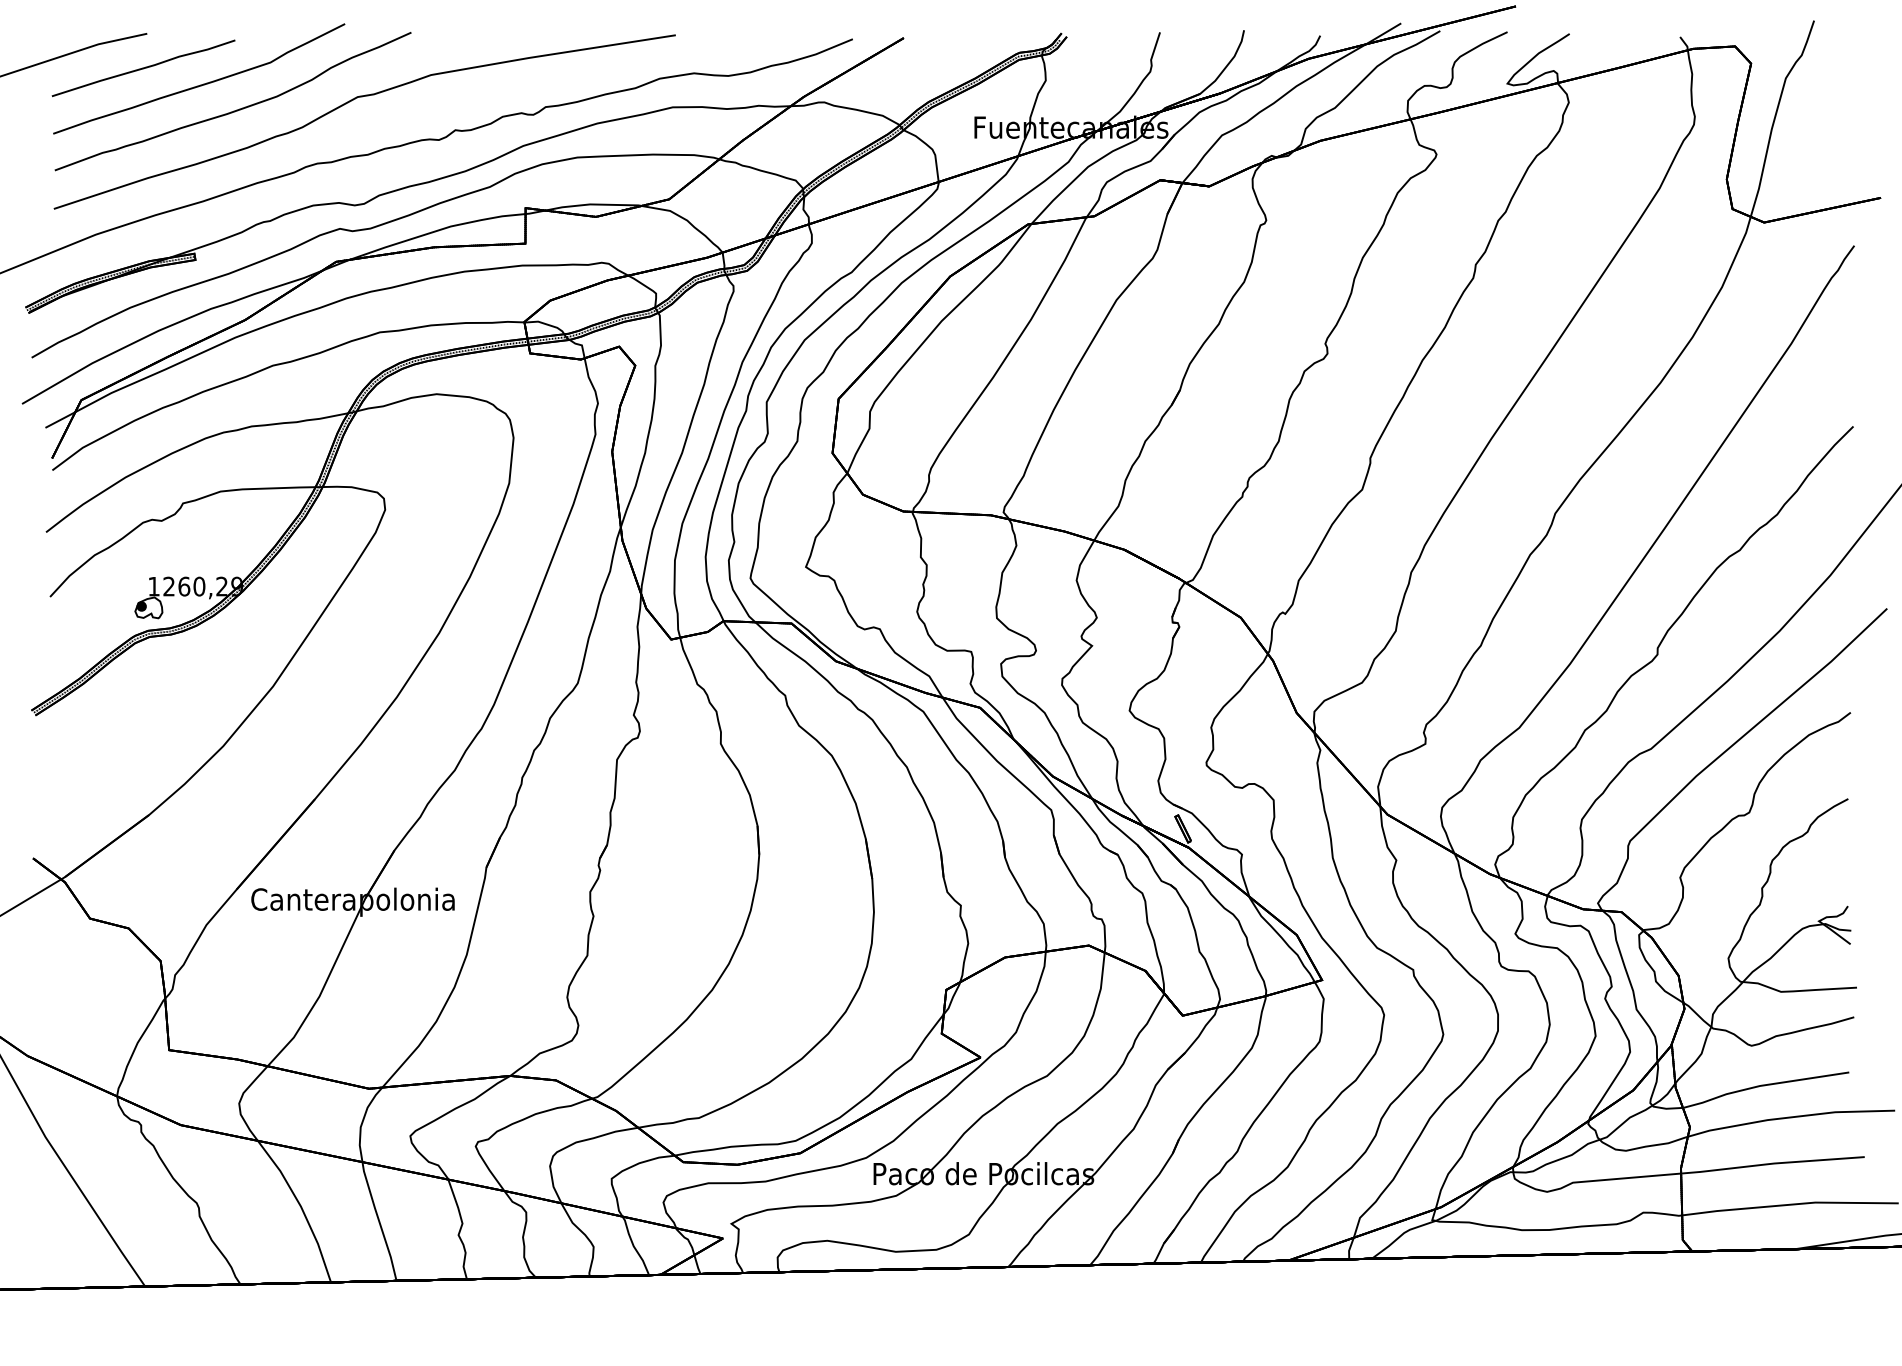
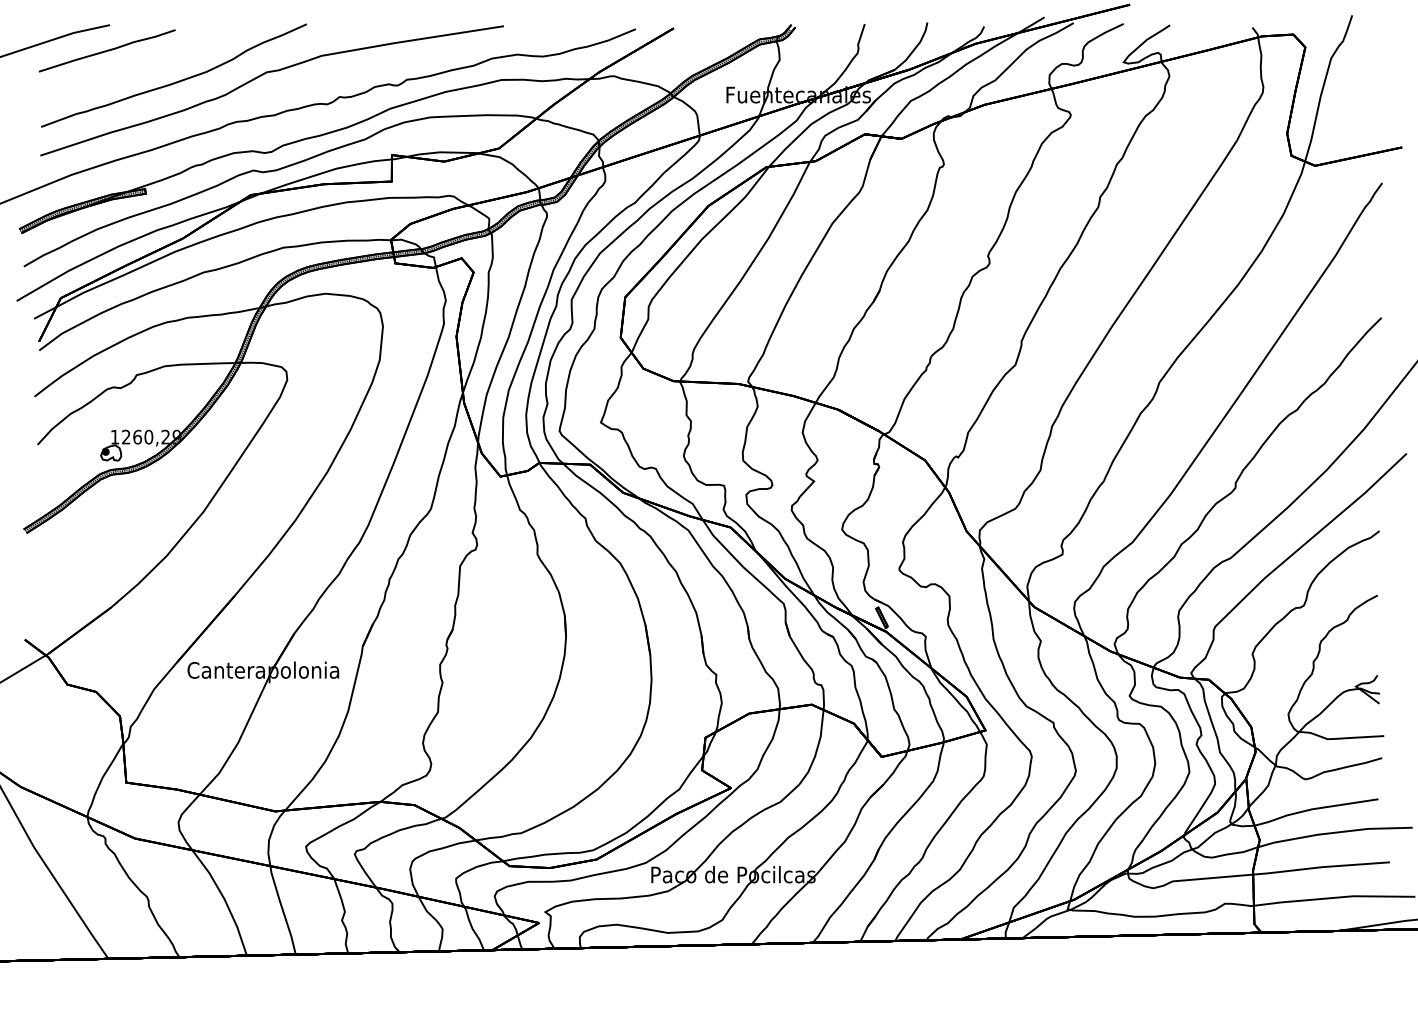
curve: (200, 84) -> (149, 62), removed

